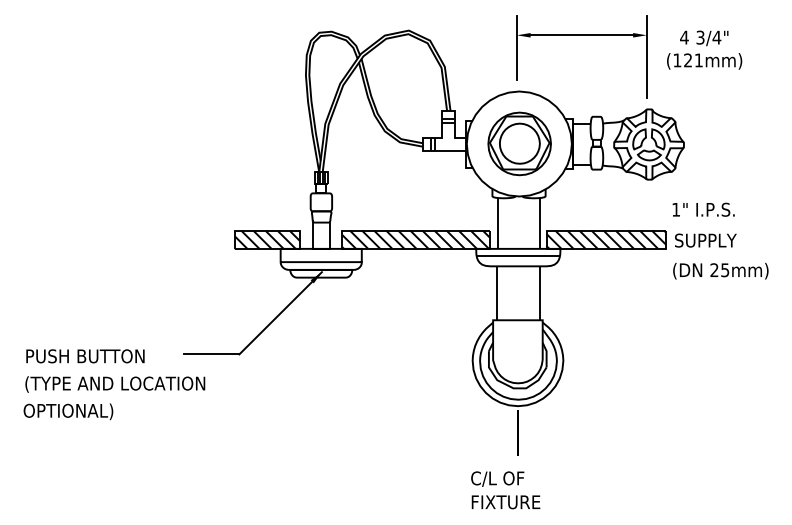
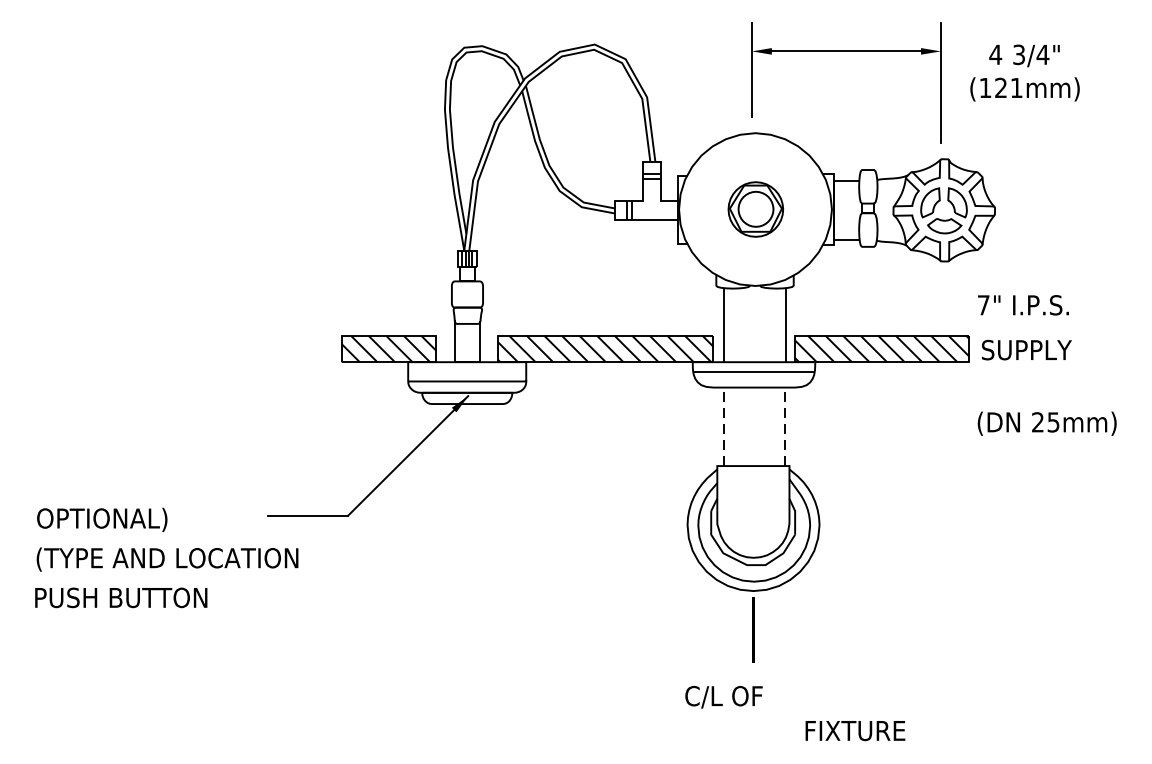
part: (519, 143) -> (755, 208), size x0.6
text: (676, 209) -> (984, 304), 1" -> 7"
text: (720, 270) -> (1046, 422), moved
line: (539, 292) -> (784, 425), solid -> dashed
line: (497, 293) -> (723, 427), solid -> dashed
text: (84, 357) -> (122, 520), PUSH BUTTON -> OPTIONAL)
text: (82, 411) -> (119, 598), OPTIONAL) -> PUSH BUTTON
text: (505, 502) -> (854, 731), moved

